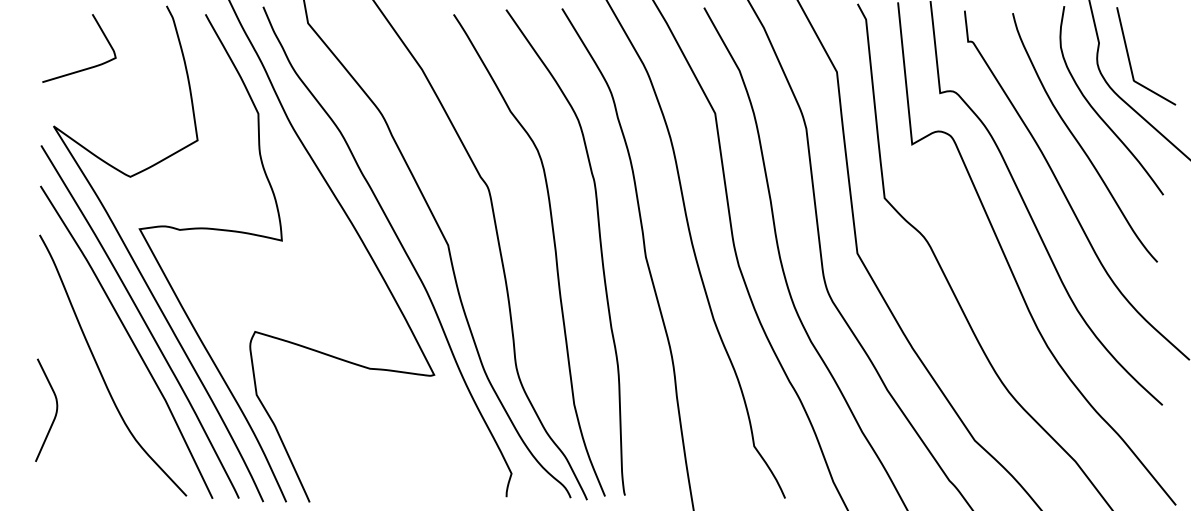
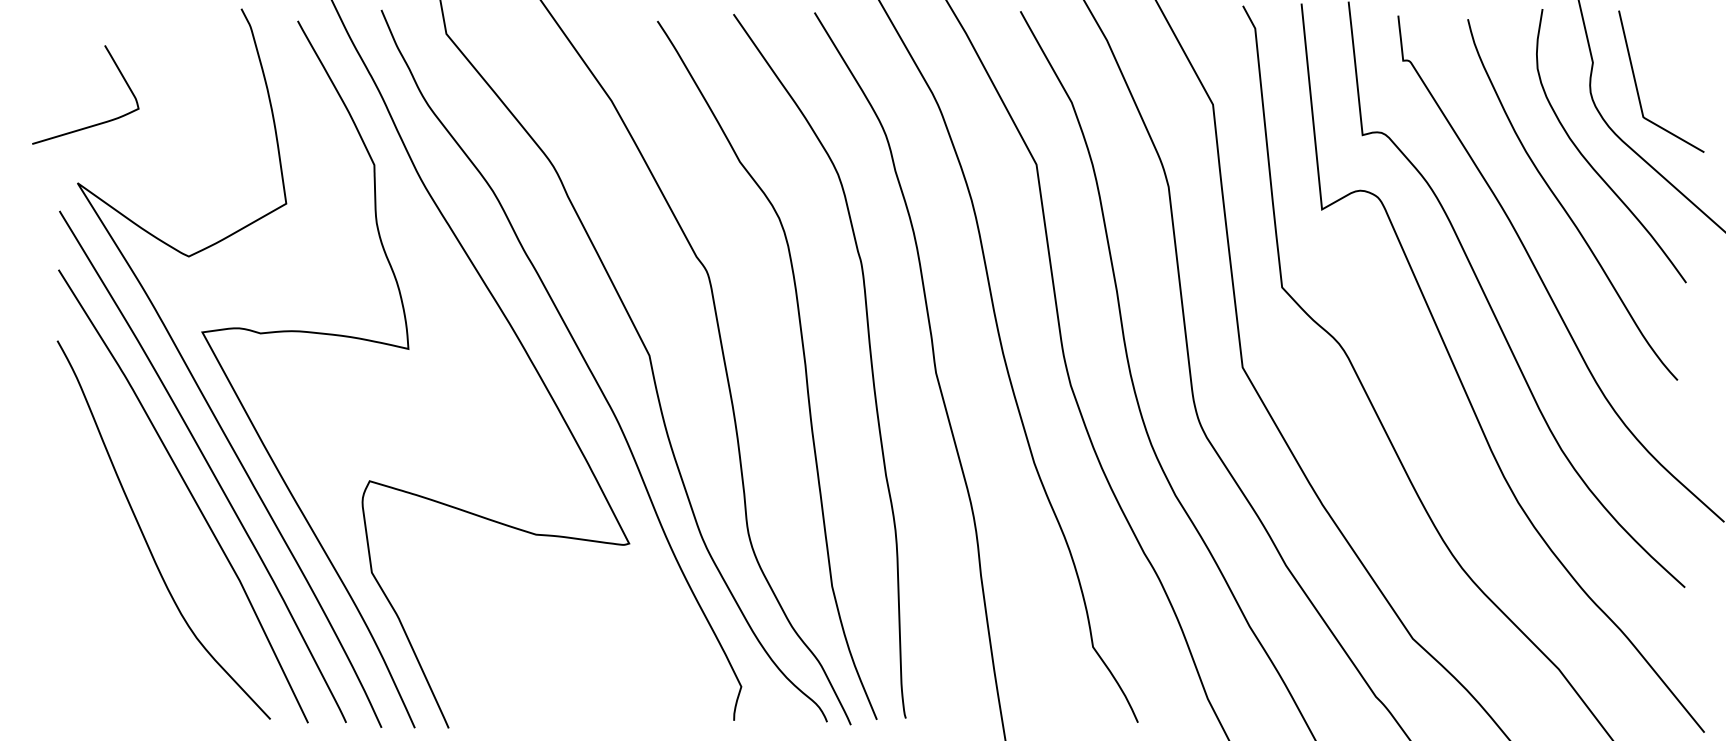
curve: (87, 67) -> (97, 122), moved
curve: (55, 411) -> (80, 596), removed

